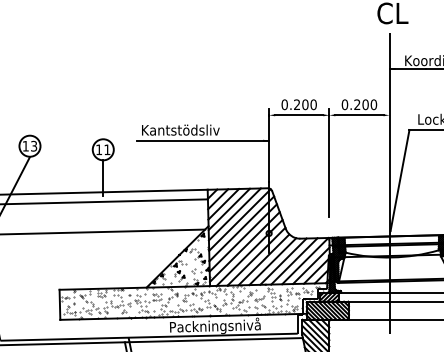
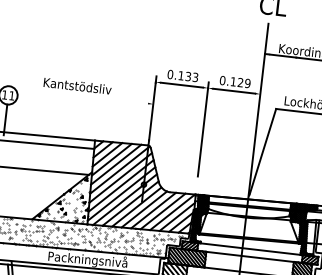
text: (305, 104) -> (188, 76), 0.200 -> 0.133
text: (365, 104) -> (240, 82), 0.200 -> 0.129
line: (203, 140) -> (96, 97), removed

